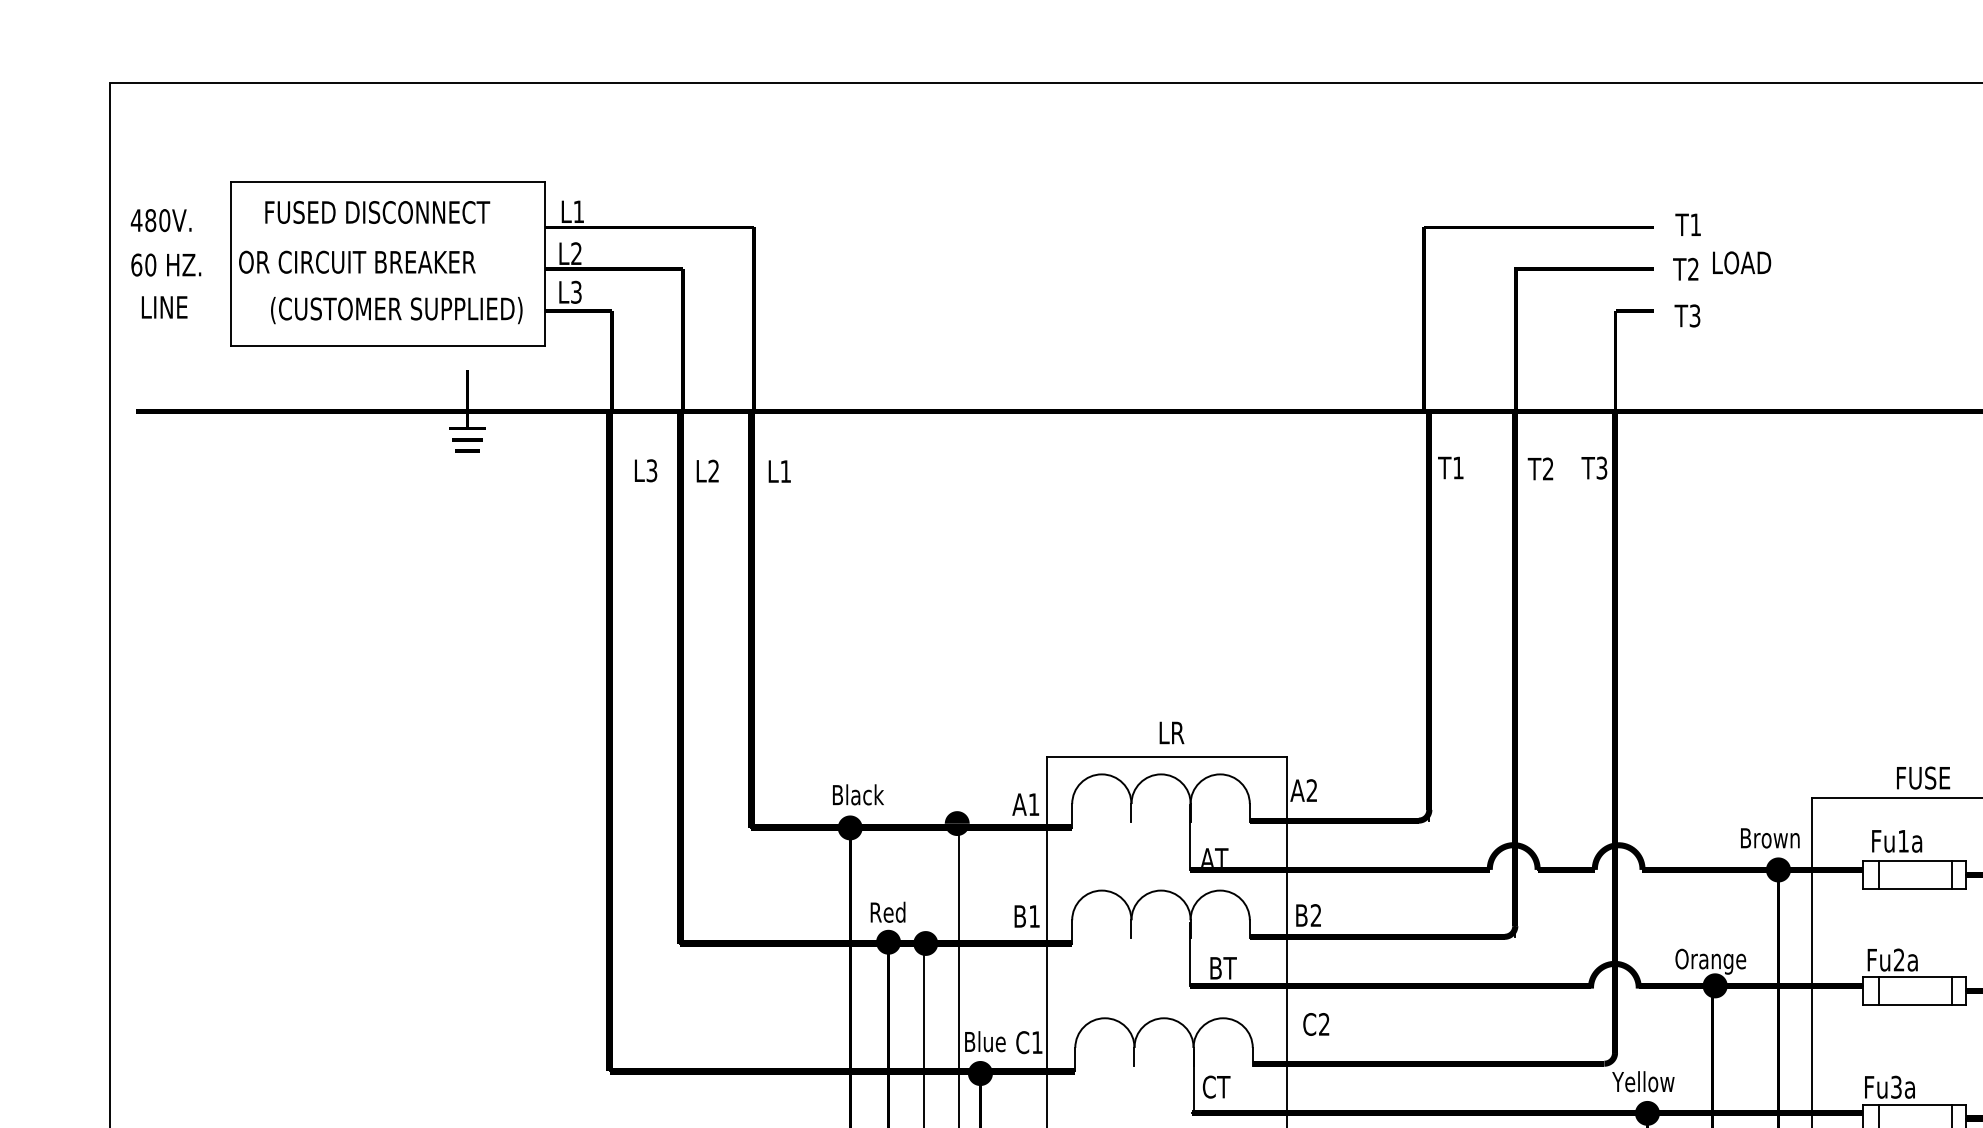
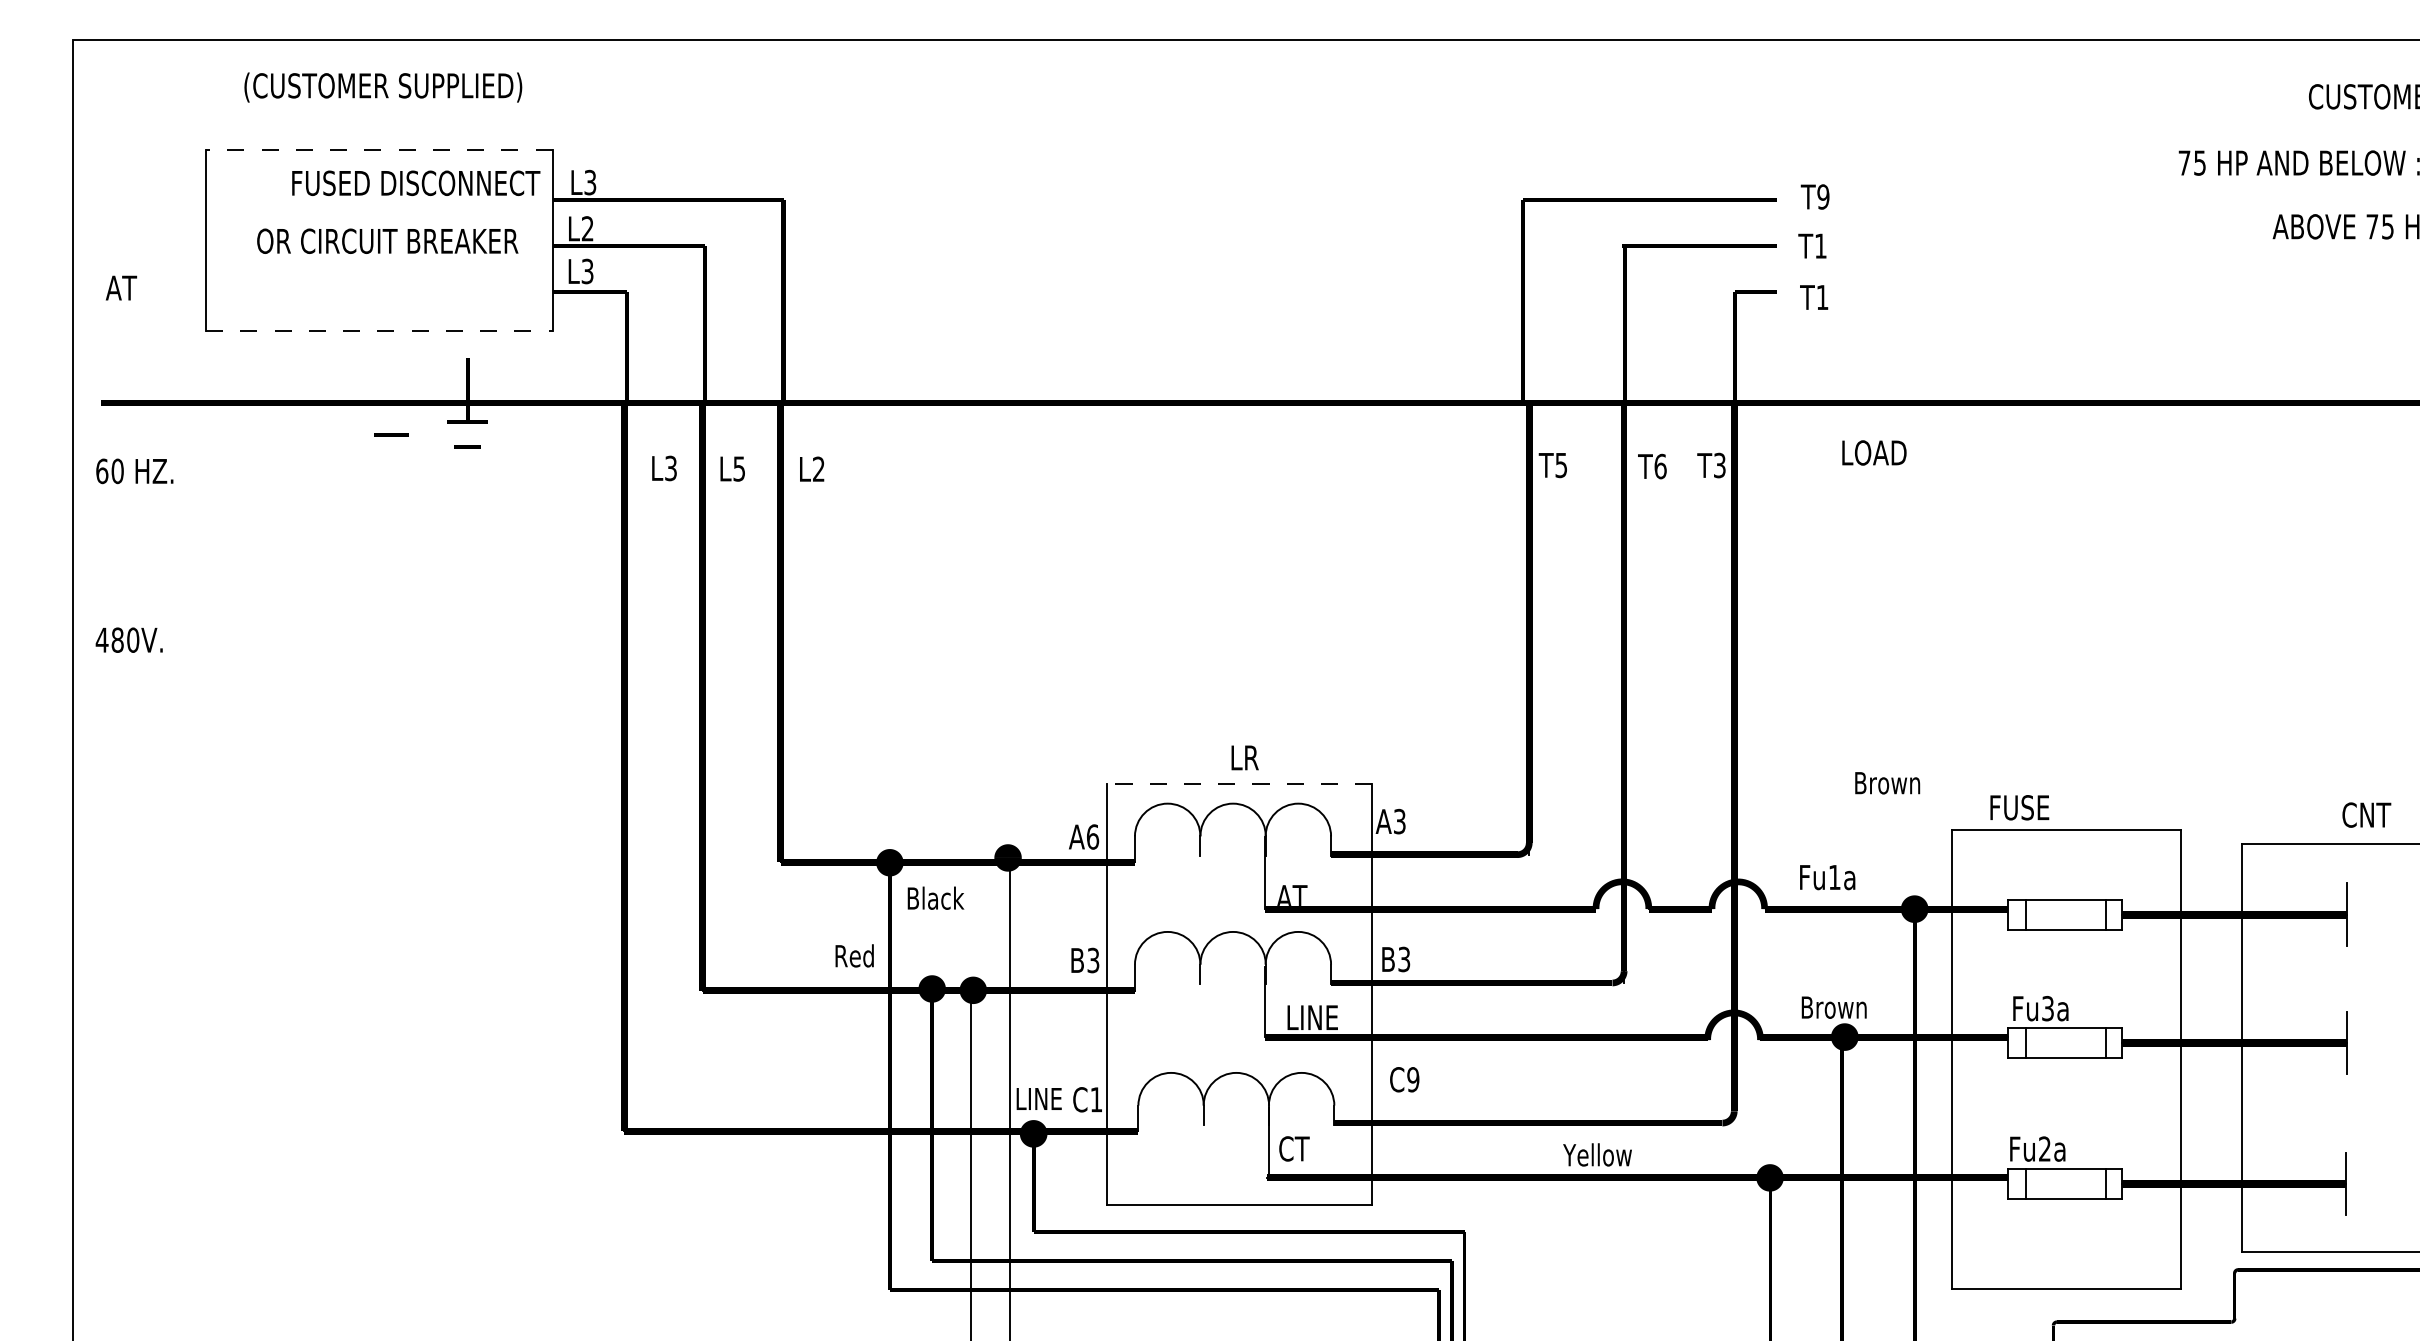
line: (386, 181) -> (378, 149), solid -> dashed
text: (377, 211) -> (416, 182), moved
text: (579, 211) -> (590, 182), L1 -> L3
text: (160, 219) -> (128, 639), moved
text: (1695, 224) -> (1823, 196), T1 -> T9
text: (357, 261) -> (387, 240), moved
text: (1742, 262) -> (1874, 452), moved
text: (165, 265) -> (134, 471), moved
text: (1693, 268) -> (1820, 245), T2 -> T1
text: (163, 306) -> (131, 287), LINE -> AT
text: (396, 310) -> (383, 87), moved
text: (1694, 315) -> (1822, 297), T3 -> T1
line: (387, 345) -> (379, 330), solid -> dashed
line: (467, 440) -> (391, 434), moved
text: (1457, 468) -> (1560, 465), T1 -> T5
text: (1548, 468) -> (1660, 466), T2 -> T6
text: (713, 470) -> (738, 468), L2 -> L5
text: (785, 470) -> (818, 468), L1 -> L2
line: (1166, 757) -> (1239, 784), solid -> dashed
text: (1923, 777) -> (2019, 807), moved
text: (1311, 790) -> (1399, 821), A2 -> A3
text: (858, 794) -> (935, 897), moved
text: (1034, 804) -> (1093, 836), A1 -> A6
text: (1770, 838) -> (1887, 783), moved
text: (1896, 841) -> (1827, 877), moved
text: (887, 911) -> (854, 955), moved
text: (1316, 915) -> (1404, 959), B2 -> B3
text: (1034, 916) -> (1093, 960), B1 -> B3
text: (1898, 959) -> (2047, 1008), Fu2a -> Fu3a
text: (1710, 961) -> (1839, 1010), Orange -> Brown
text: (1233, 968) -> (1313, 1017), BT -> LINE
text: (1324, 1024) -> (1413, 1079), C2 -> C9
text: (985, 1041) -> (1039, 1098), Blue -> LINE
text: (1643, 1081) -> (1597, 1154), moved
text: (1896, 1086) -> (2044, 1148), Fu3a -> Fu2a

